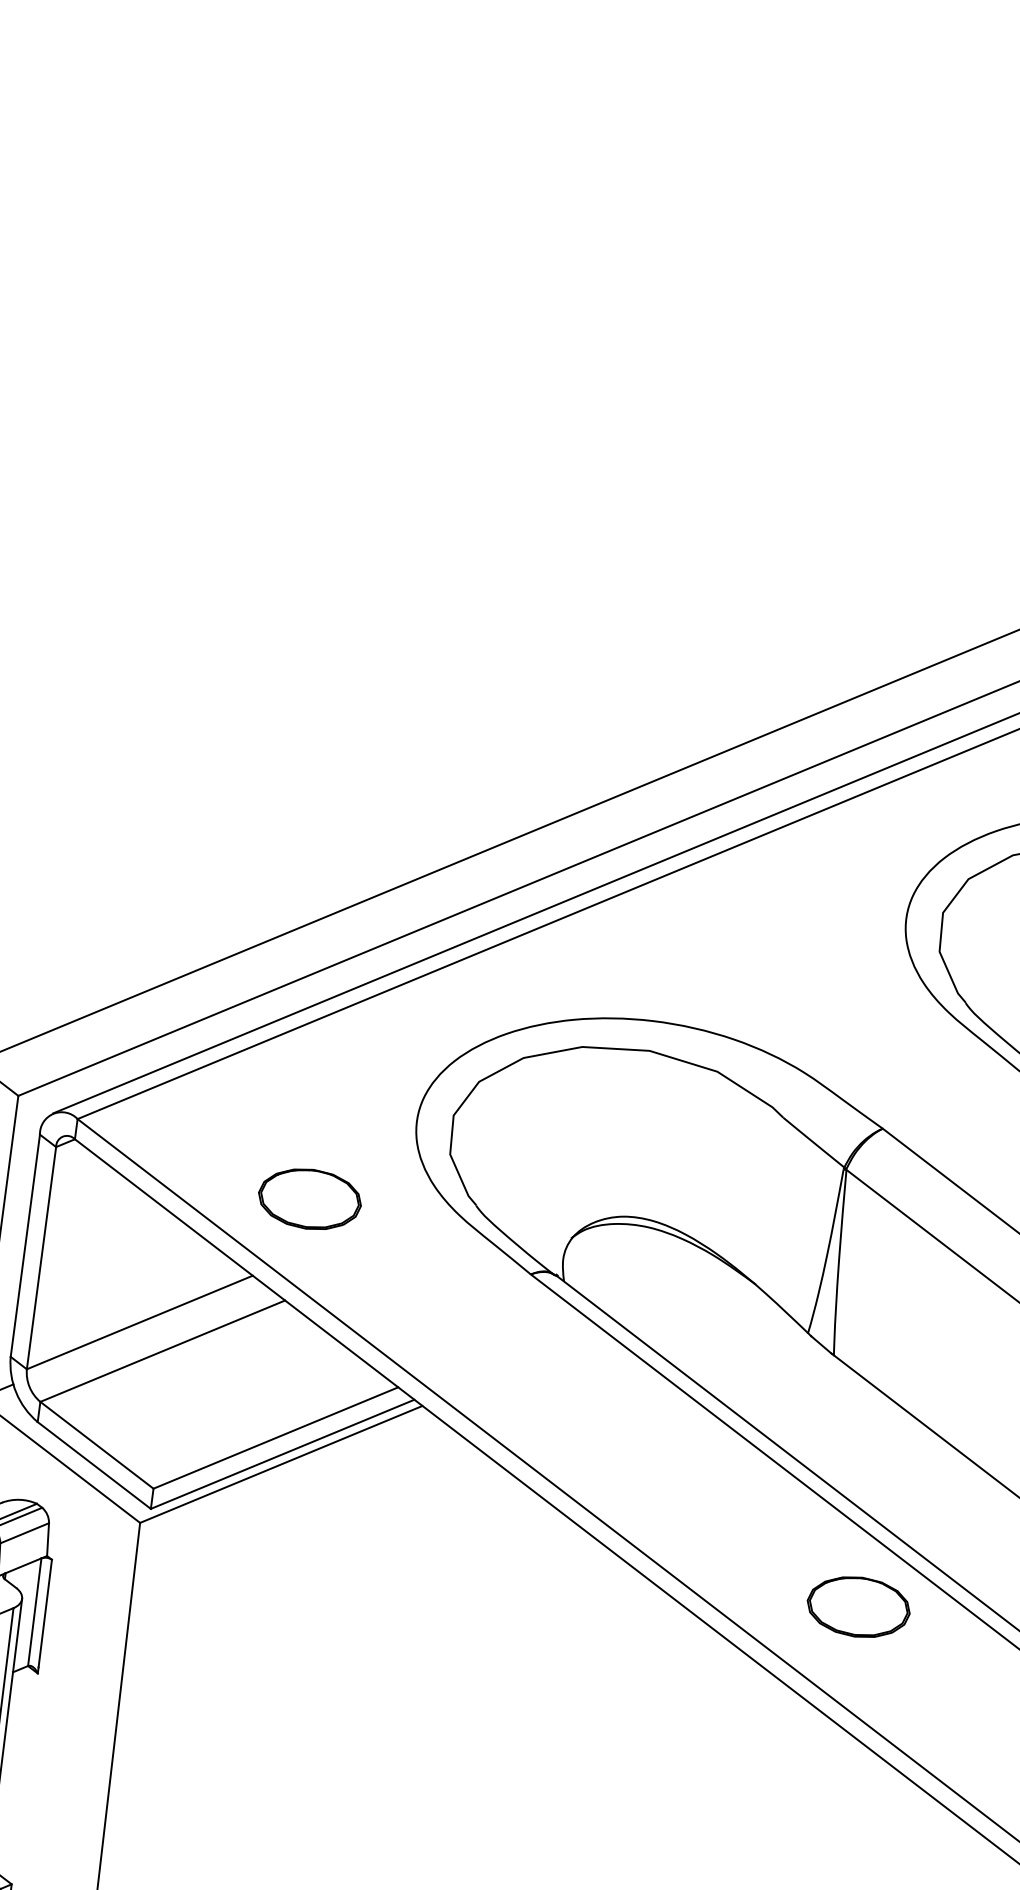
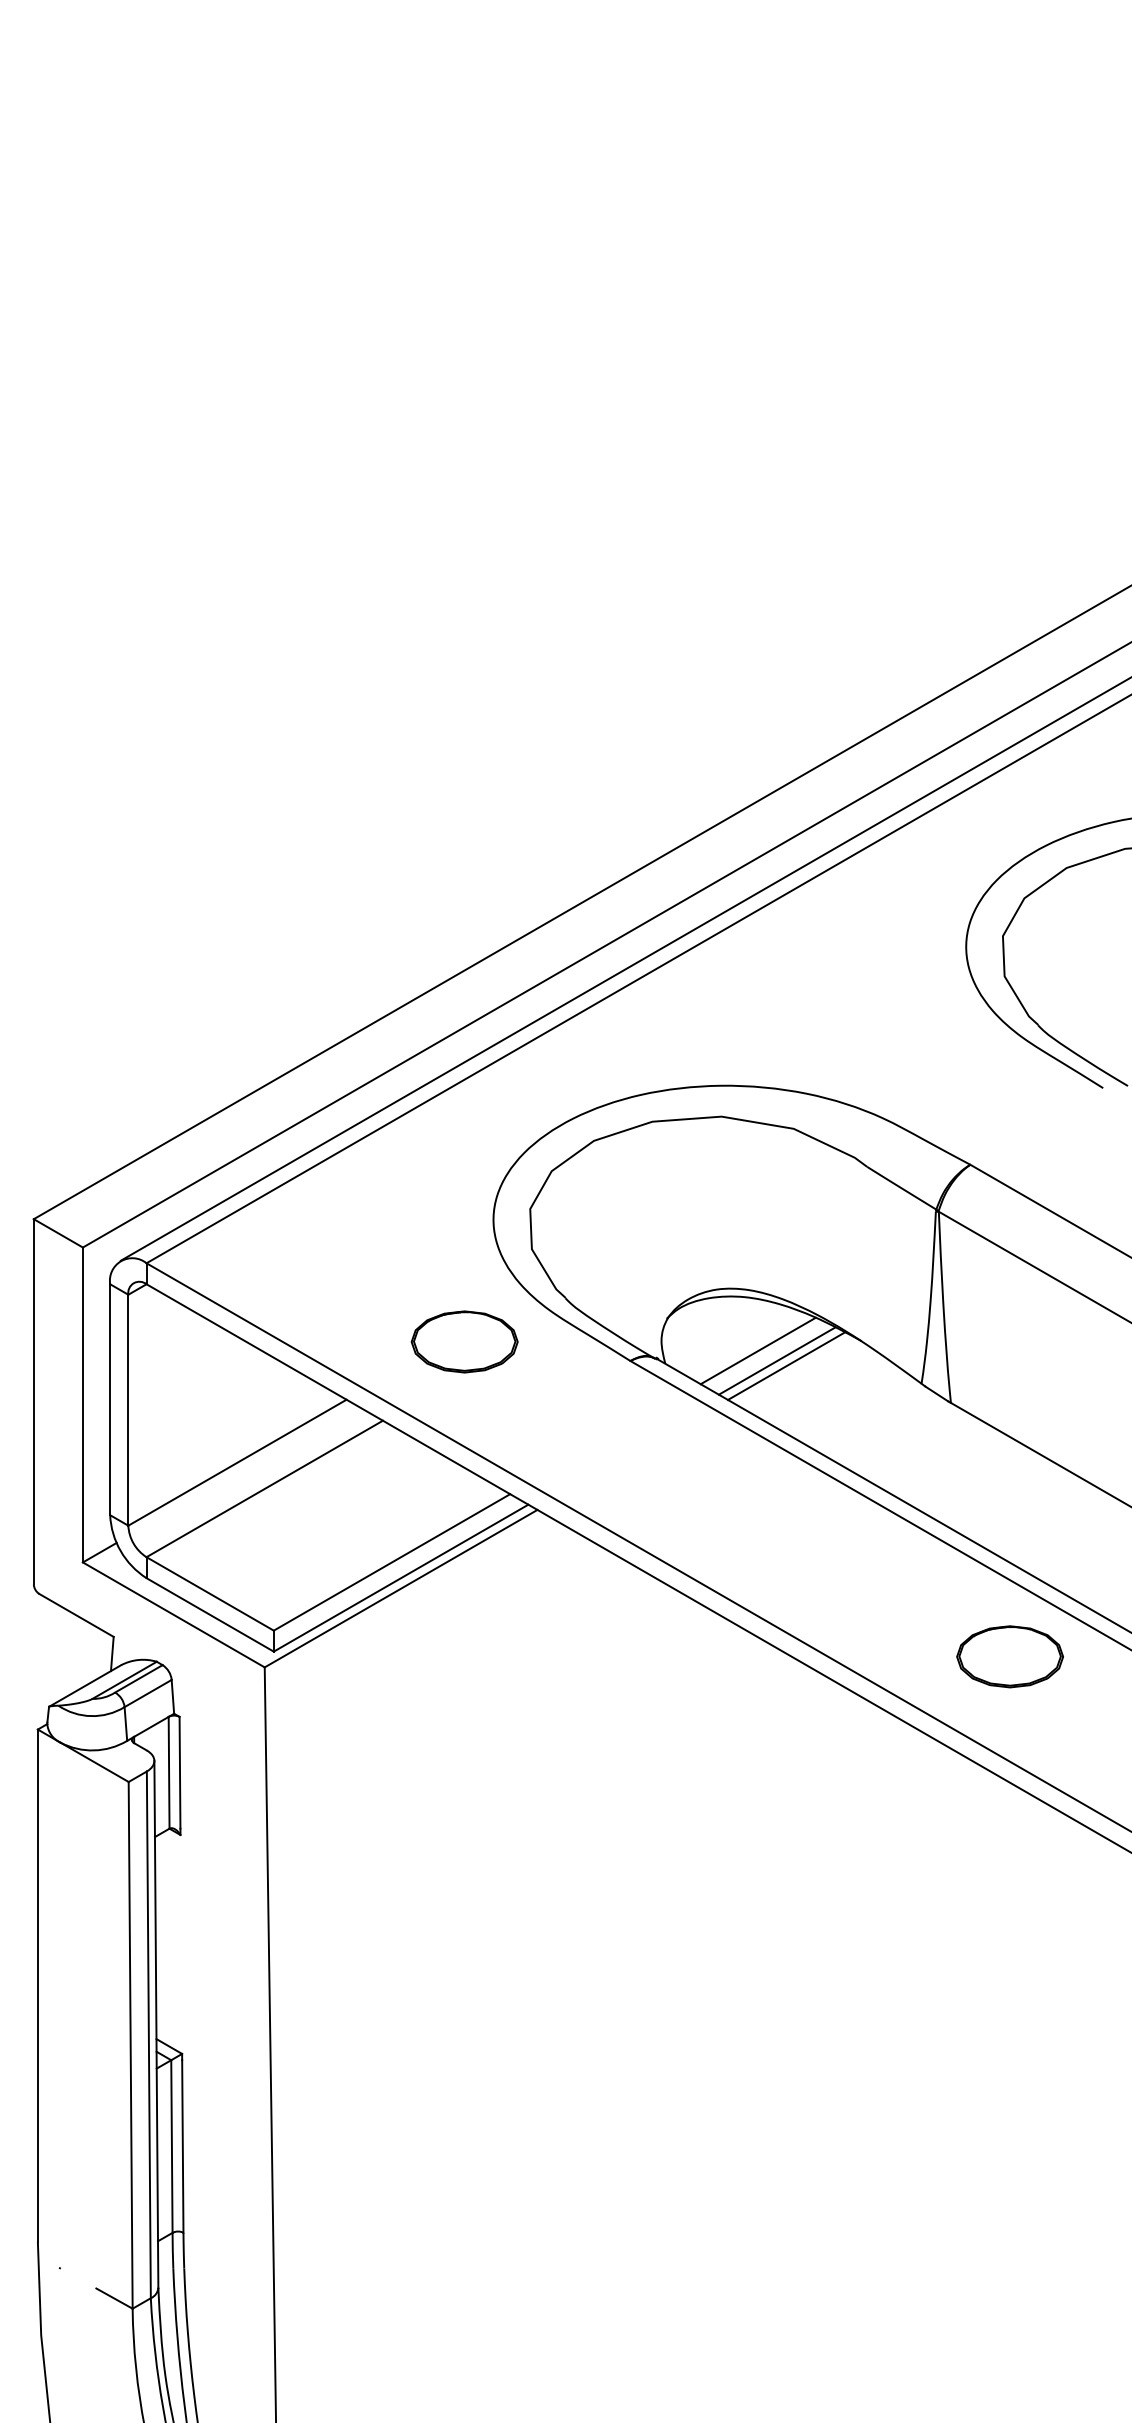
part: (309, 1198) -> (464, 1341), moved
line: (654, 1280) -> (757, 1350), added
line: (671, 1292) -> (776, 1360), added
line: (680, 1298) -> (786, 1365), added

